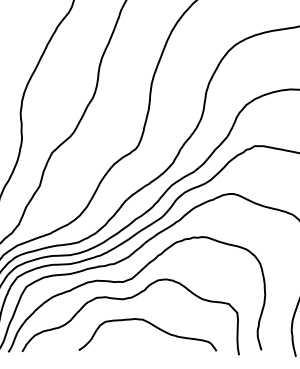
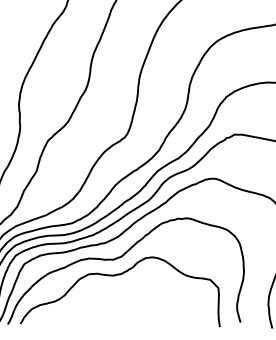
curve: (150, 325) -> (138, 299), removed

